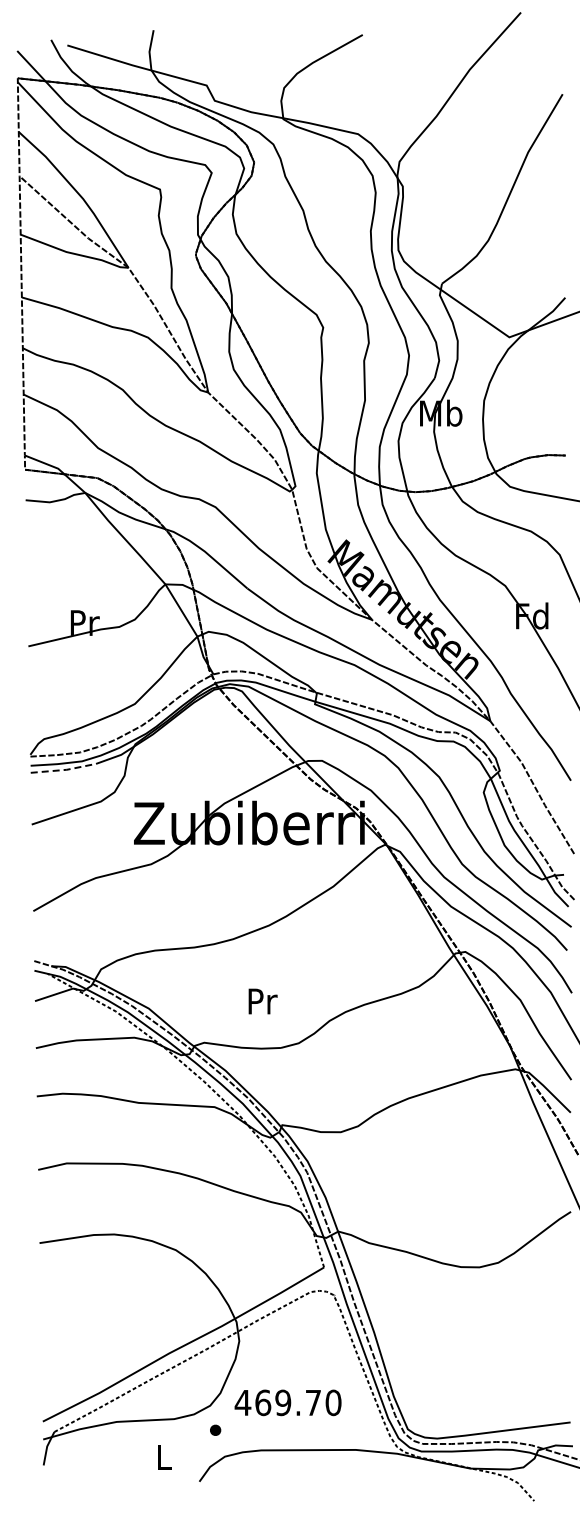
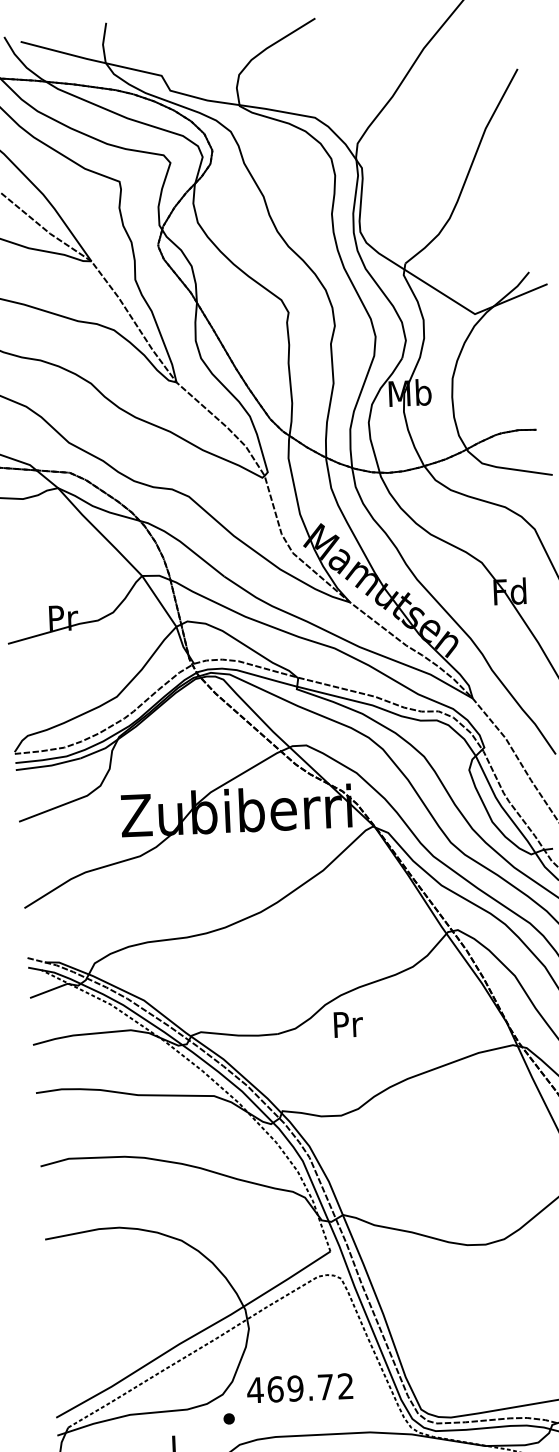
line: (63, 770) -> (48, 766), dashed -> solid
text: (262, 1001) -> (347, 1024), moved
text: (333, 1402) -> (345, 1385), 469.70 -> 469.72

